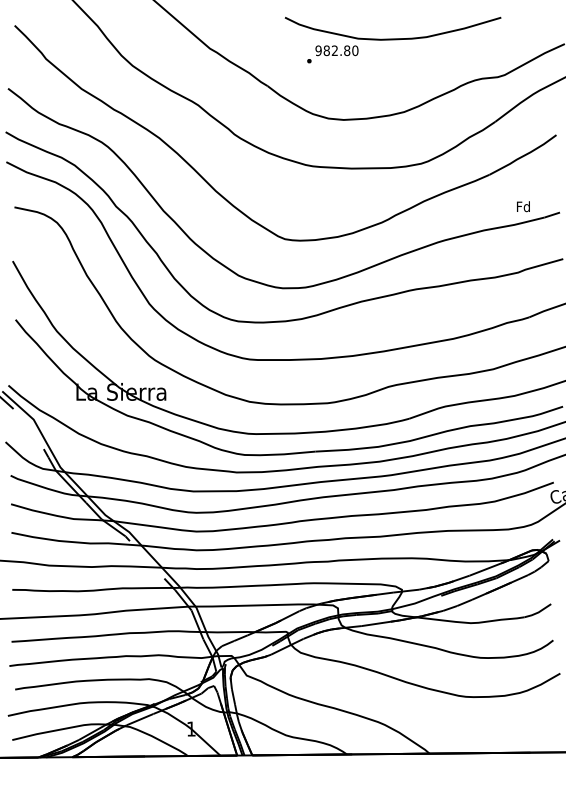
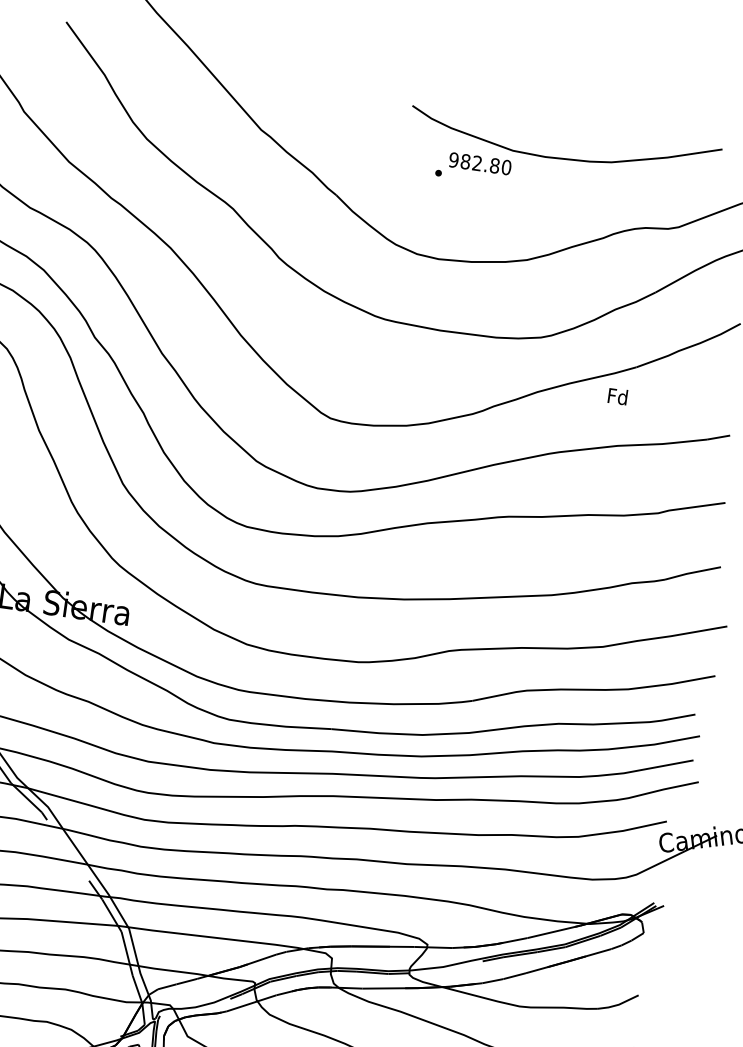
part: (392, 39) -> (562, 158), moved
text: (523, 206) -> (617, 396), moved

